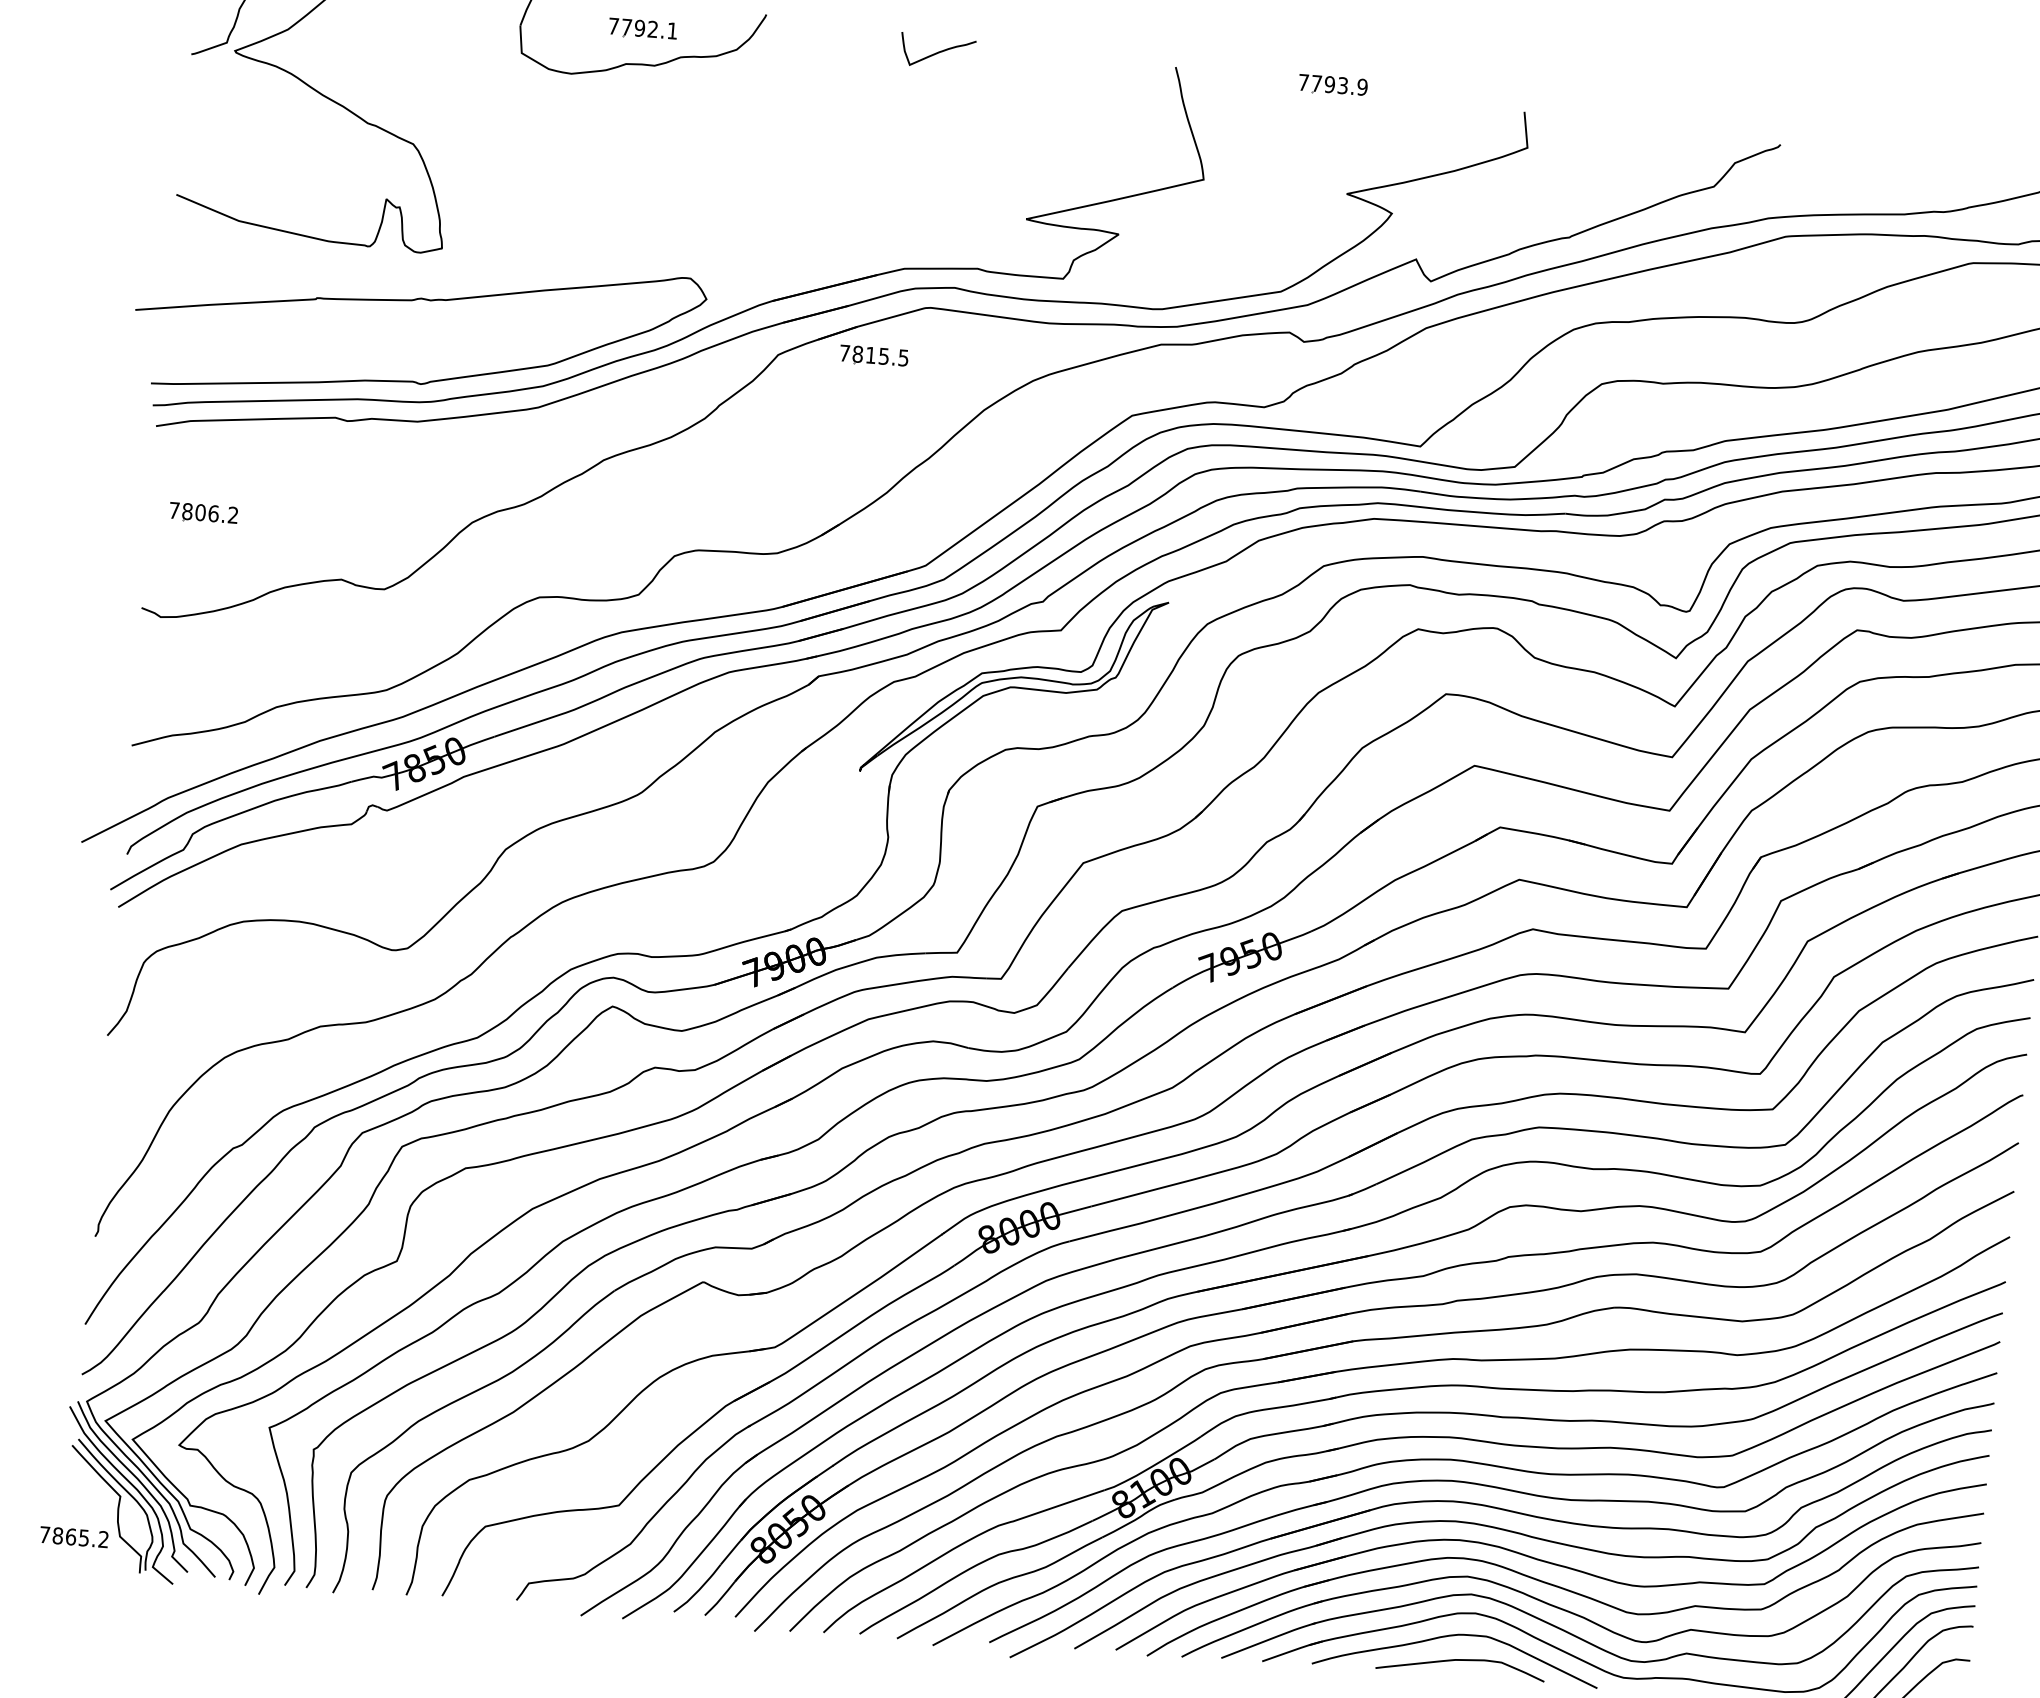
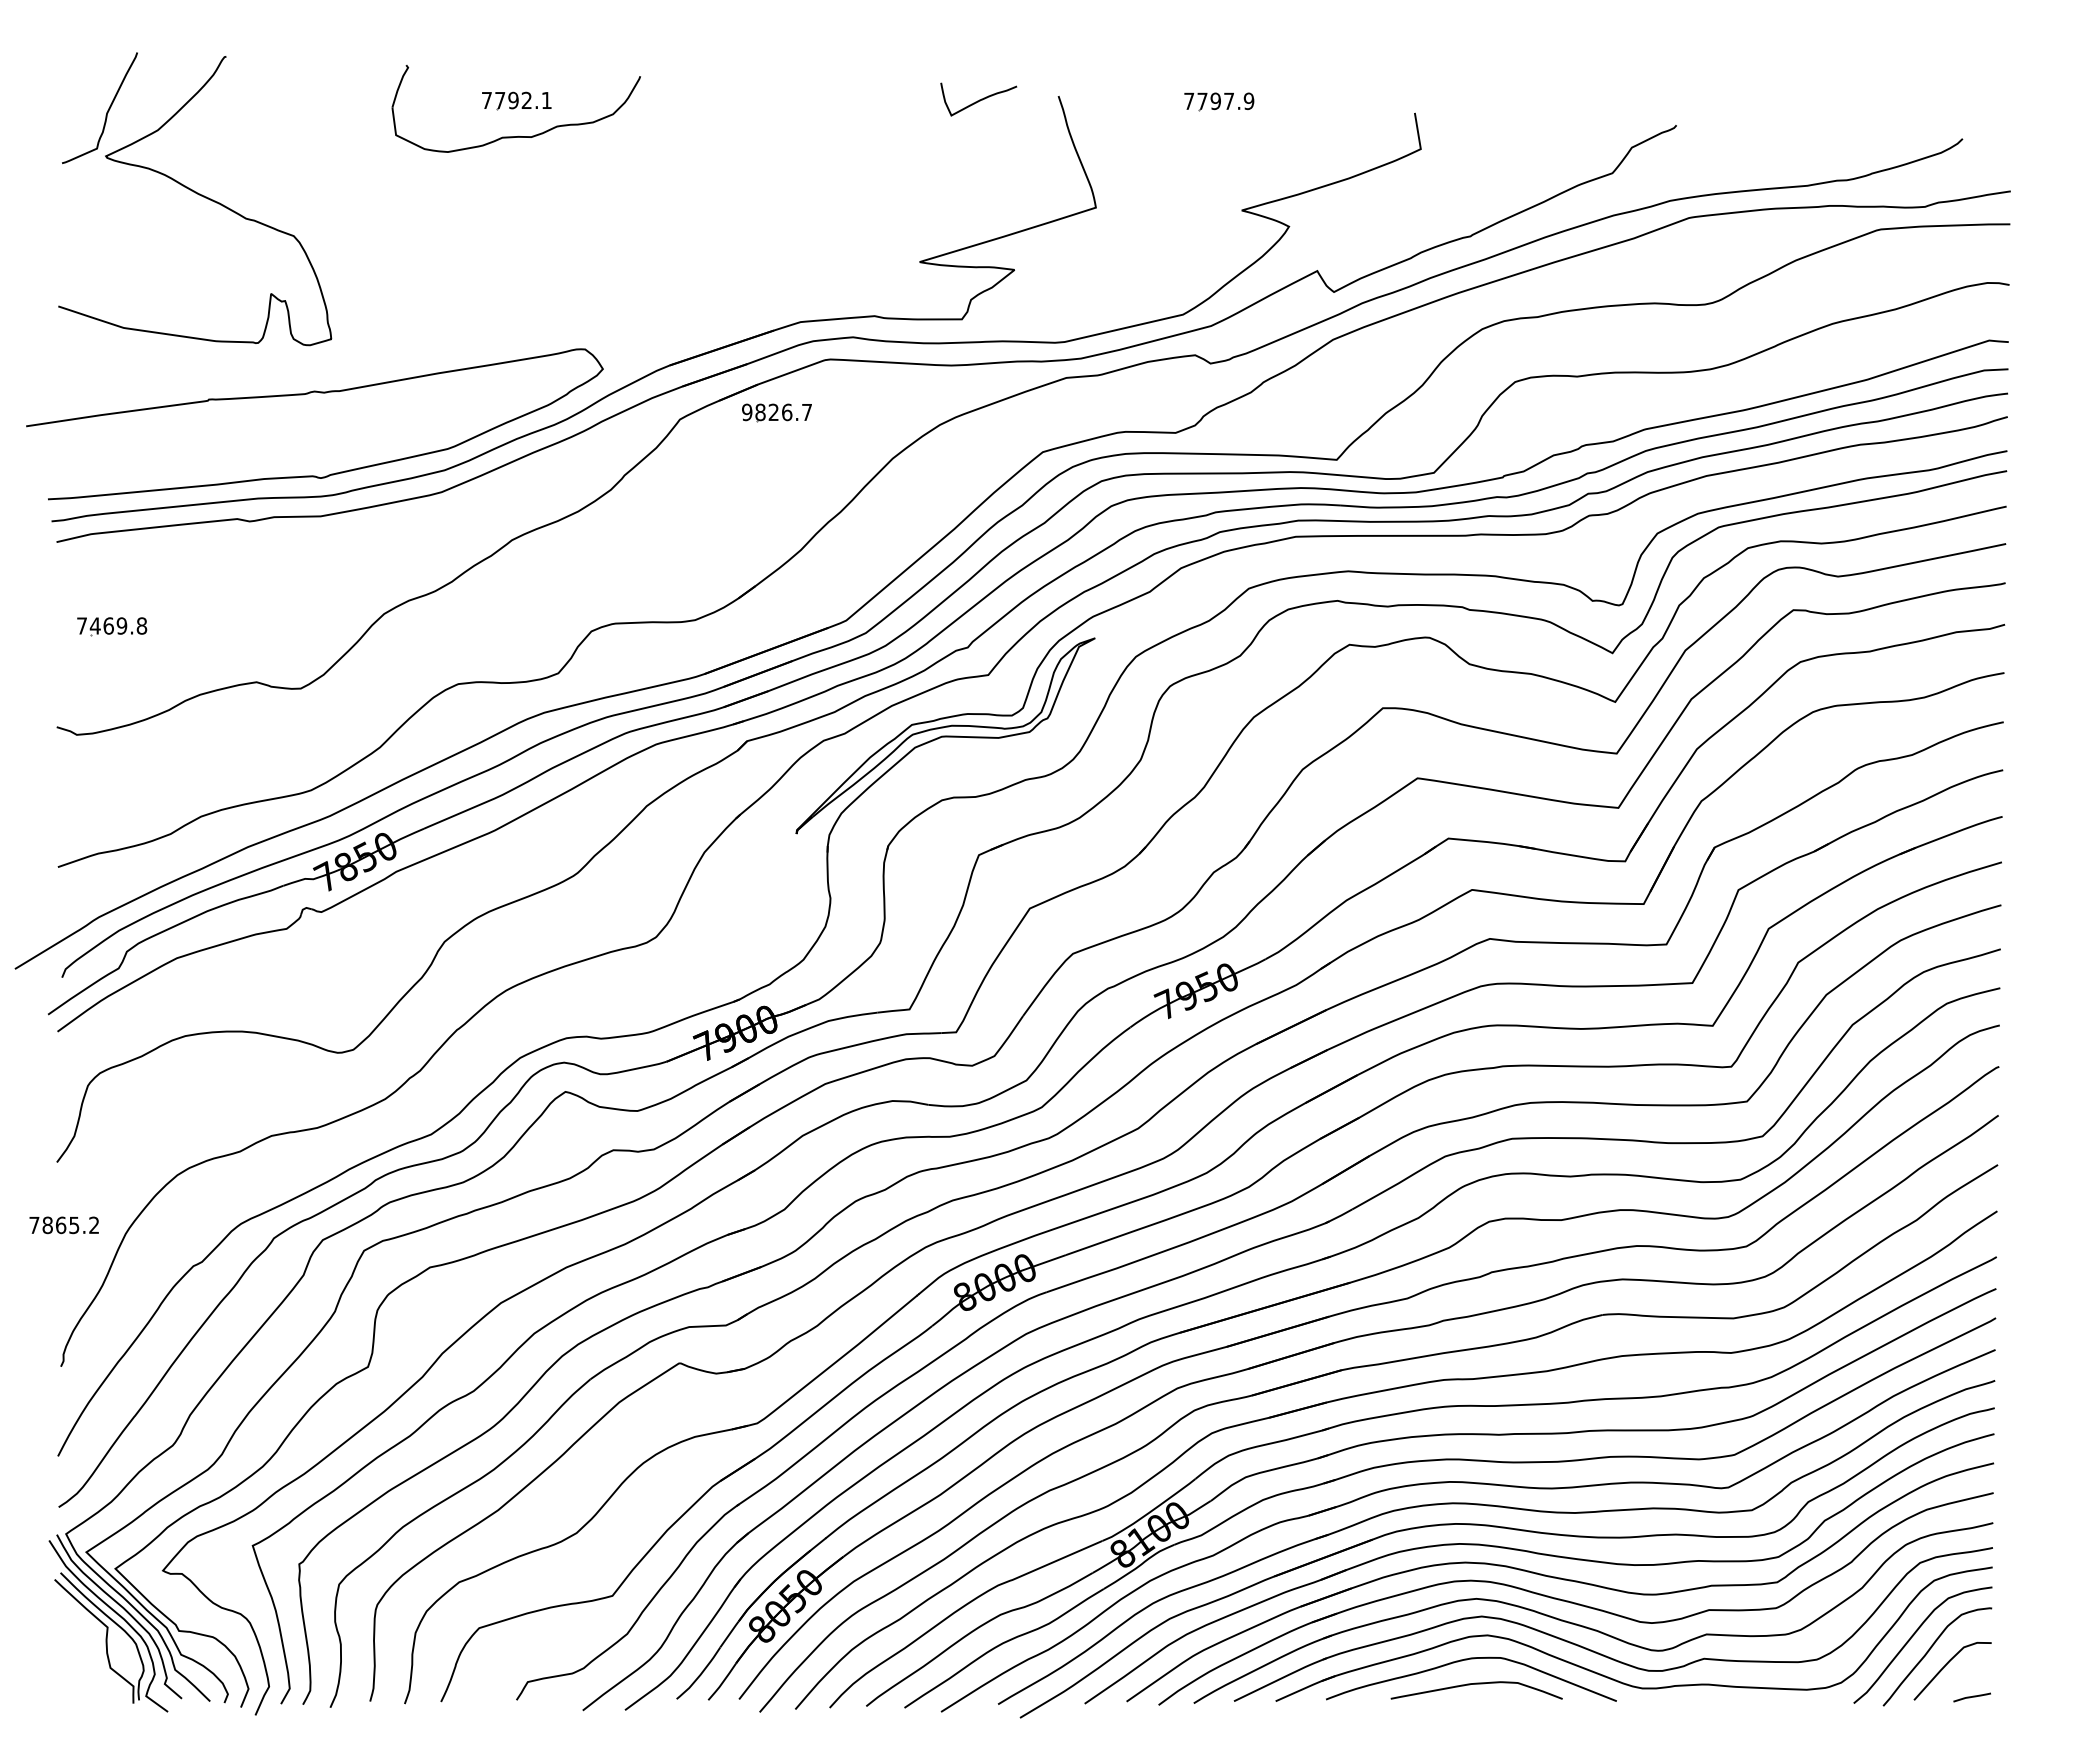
curve: (938, 51) -> (979, 99), moved
text: (1343, 85) -> (1229, 101), 7793.9 -> 7797.9
text: (873, 355) -> (776, 412), 7815.5 -> 9826.7
text: (210, 512) -> (118, 625), 7806.2 -> 7469.8
text: (73, 1537) -> (63, 1225), moved

